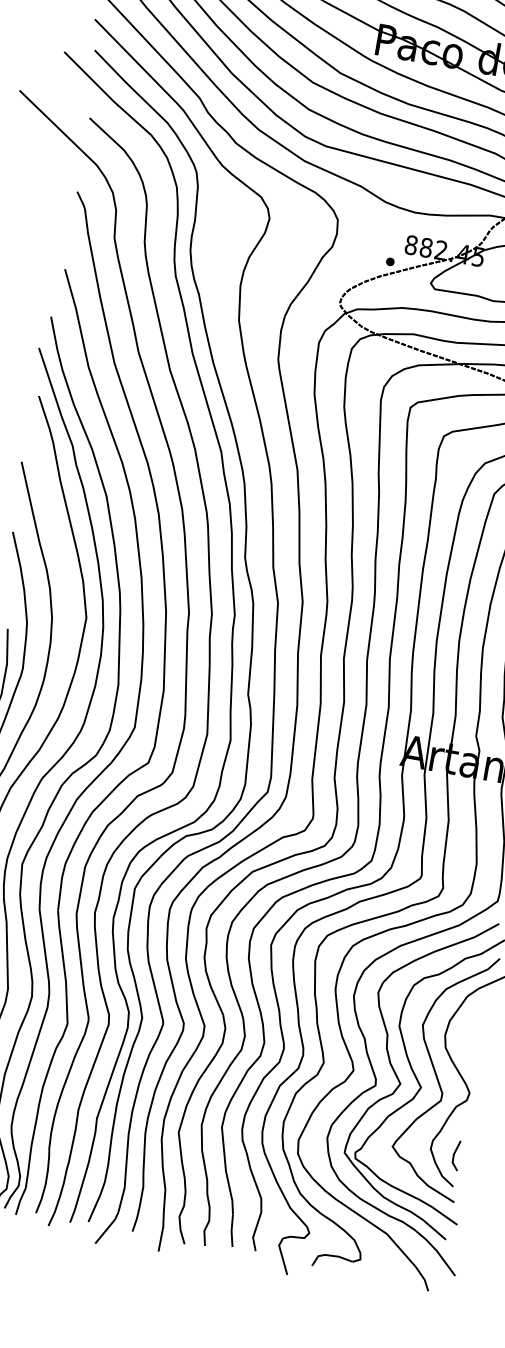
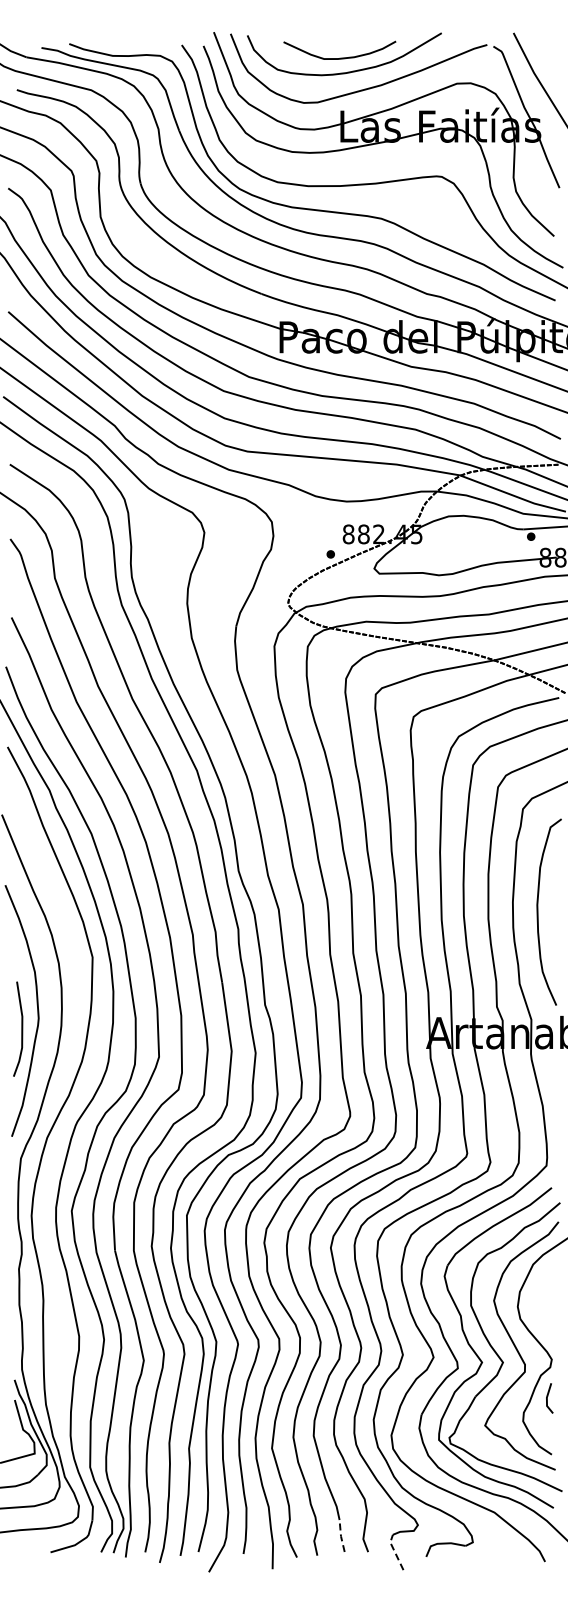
line: (454, 1155) -> (547, 1398), moved
line: (232, 1231) -> (341, 1536), solid -> dashed
line: (281, 1255) -> (394, 1551), solid -> dashed

